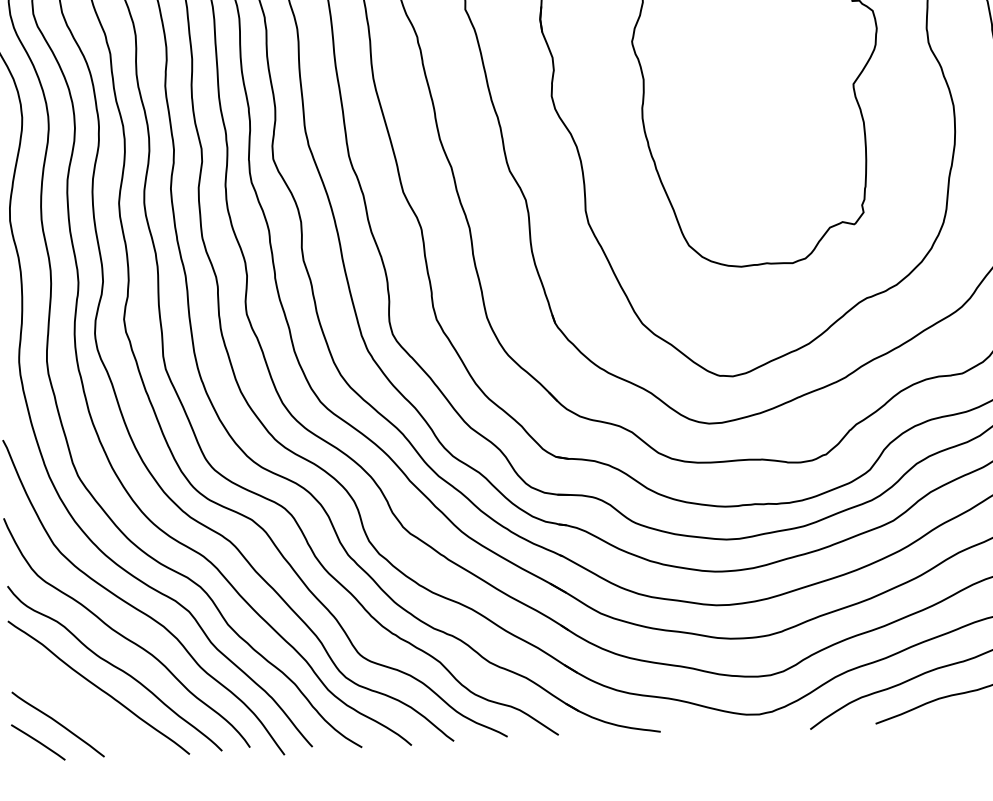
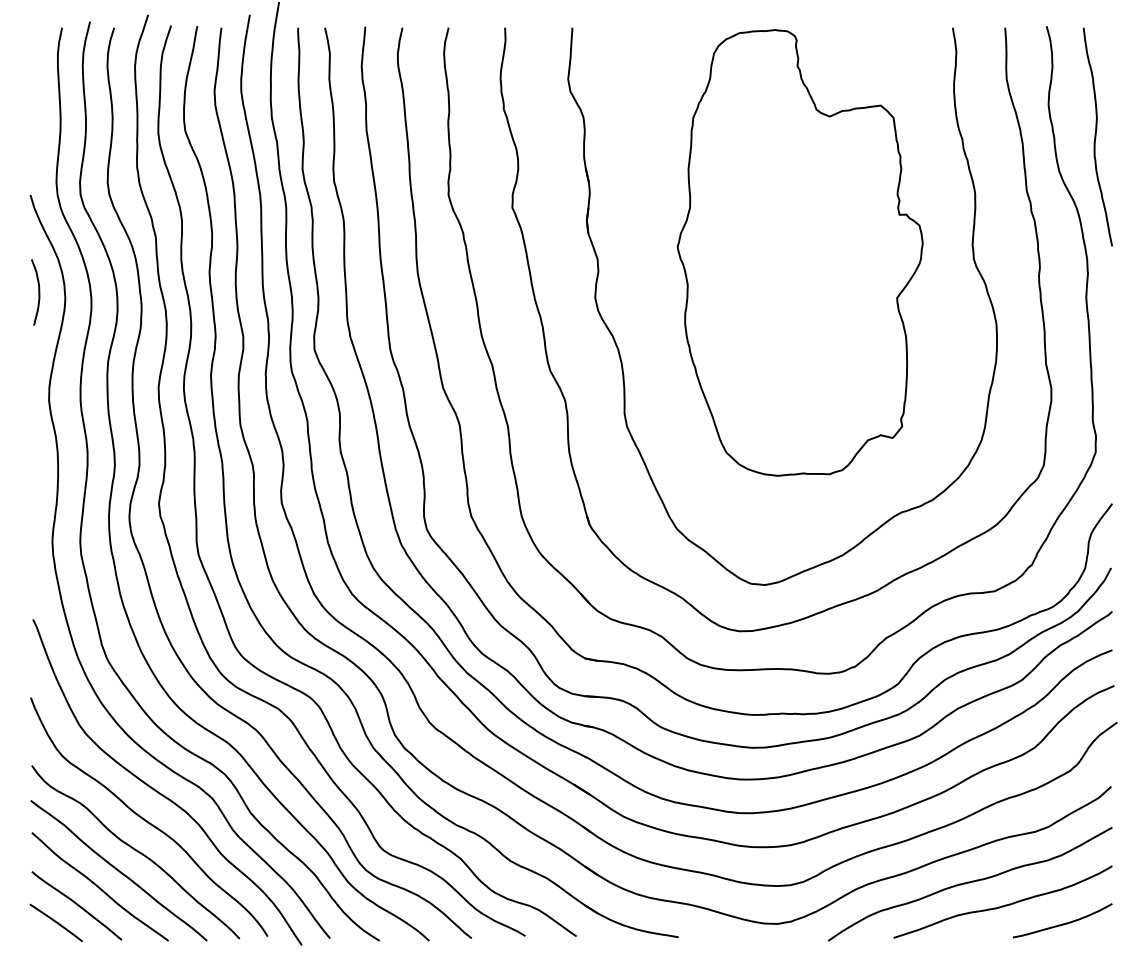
curve: (79, 704) -> (99, 886), added

